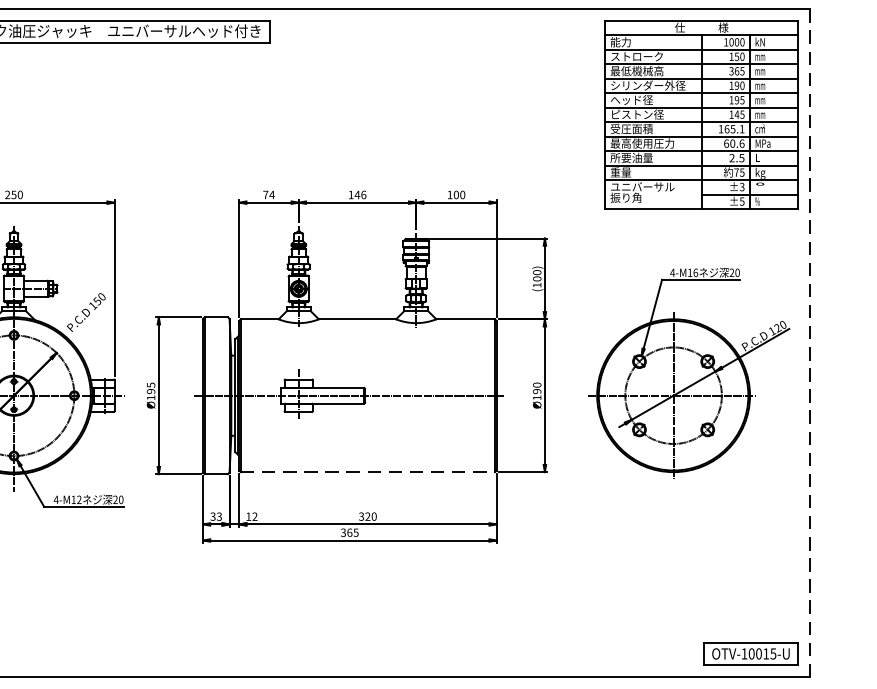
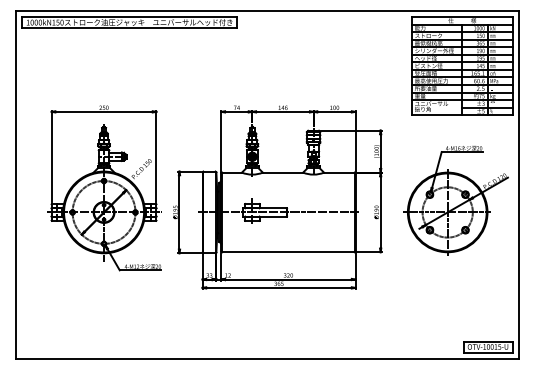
line: (809, 342) -> (518, 184), dashed -> solid
line: (368, 472) -> (288, 252), dashed -> solid

